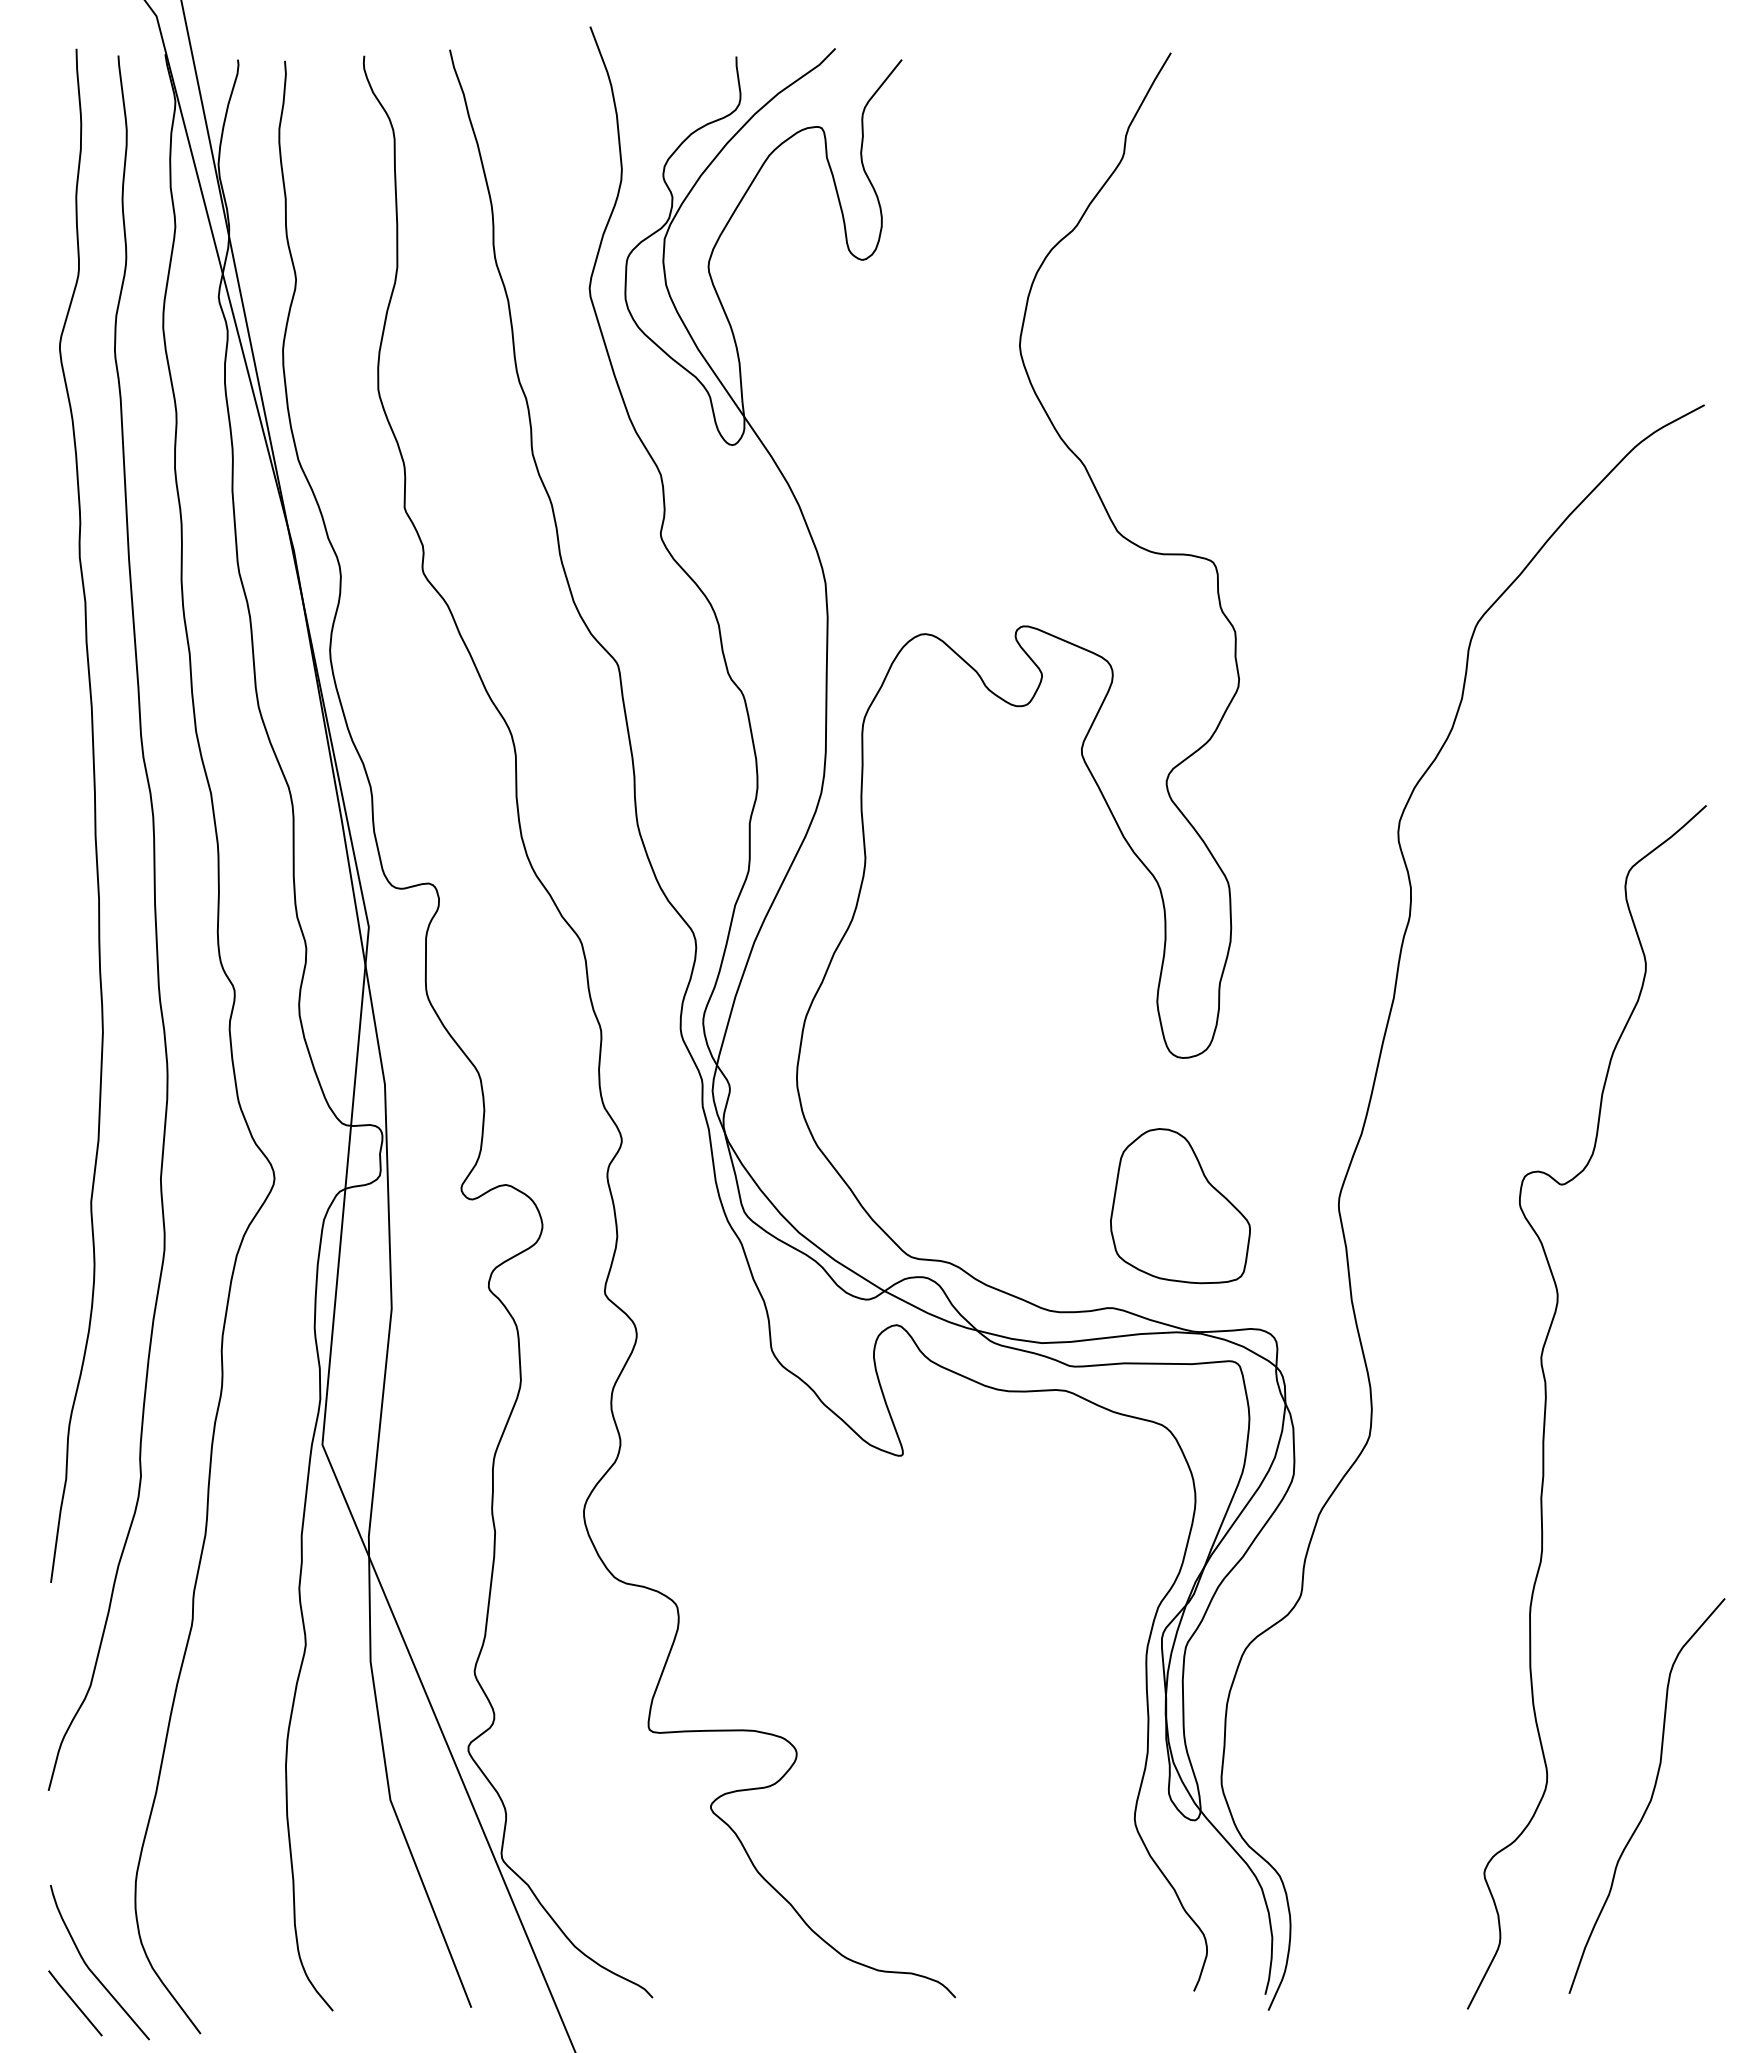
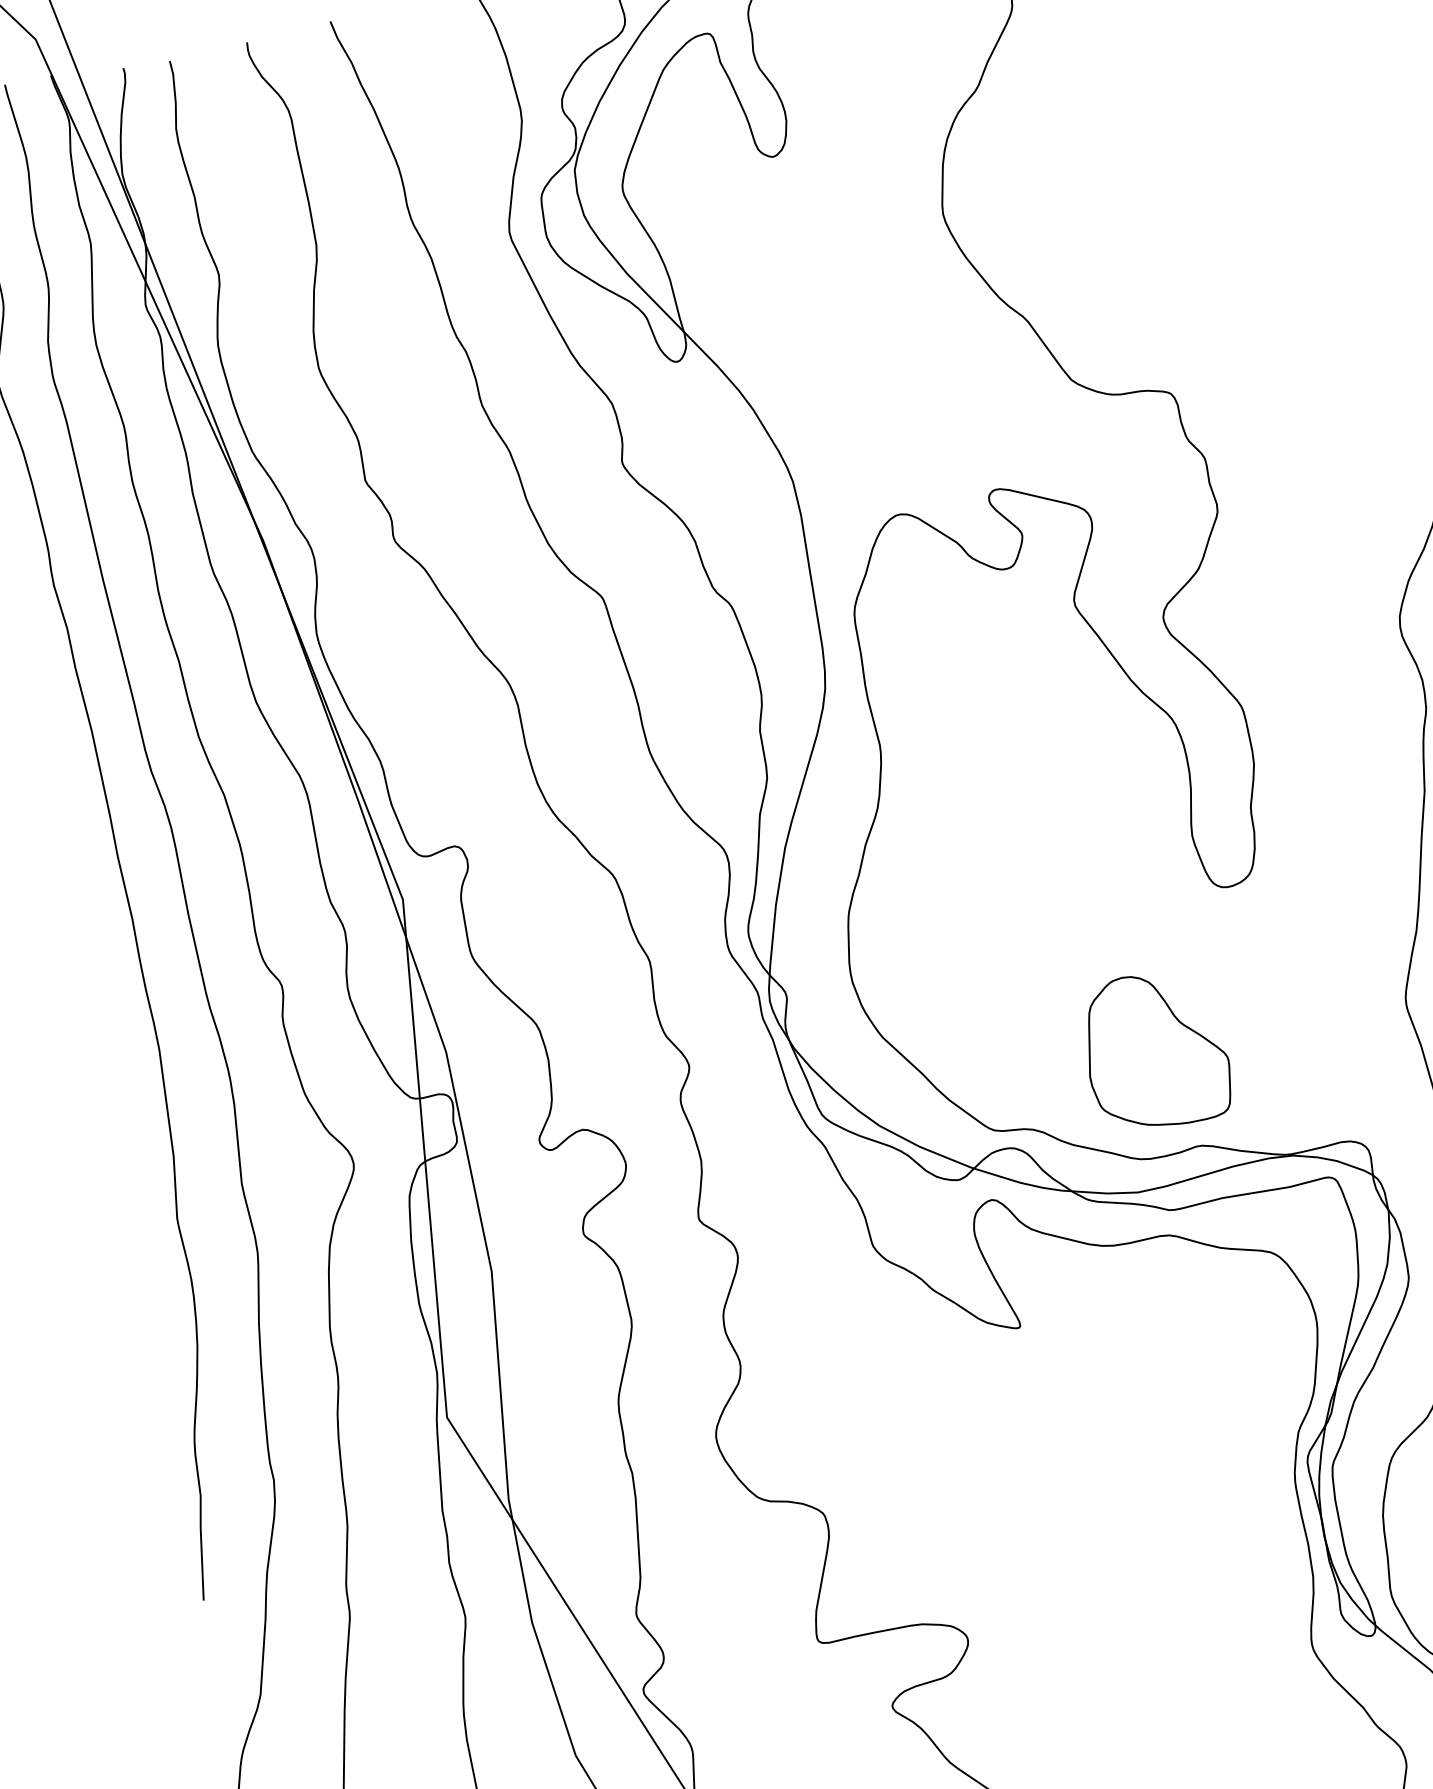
part: (1180, 1206) -> (1156, 1050), moved

